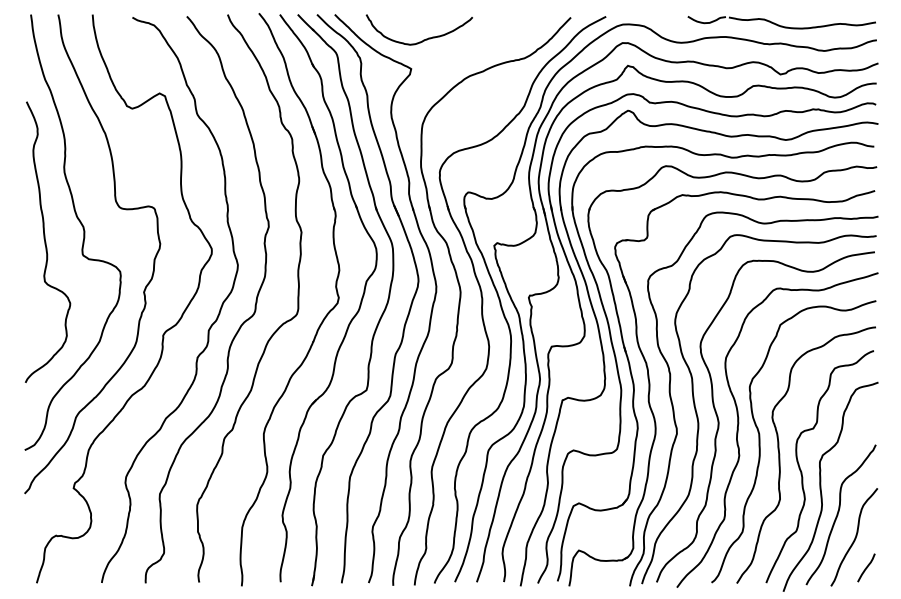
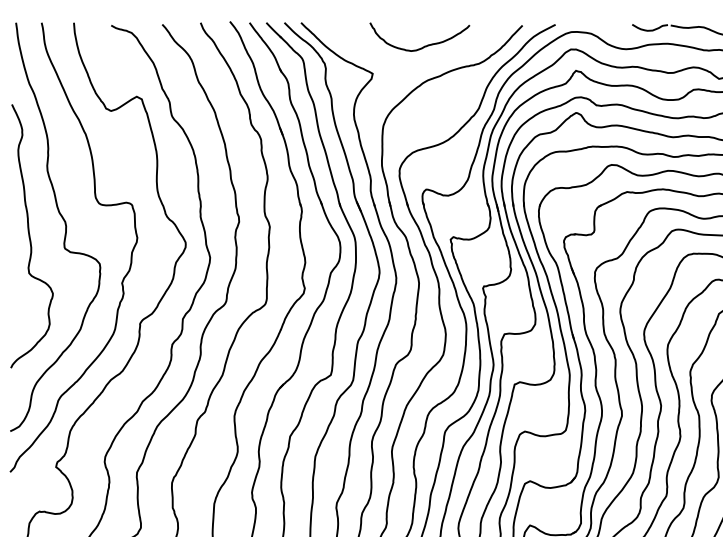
curve: (423, 39) -> (423, 46), moved

